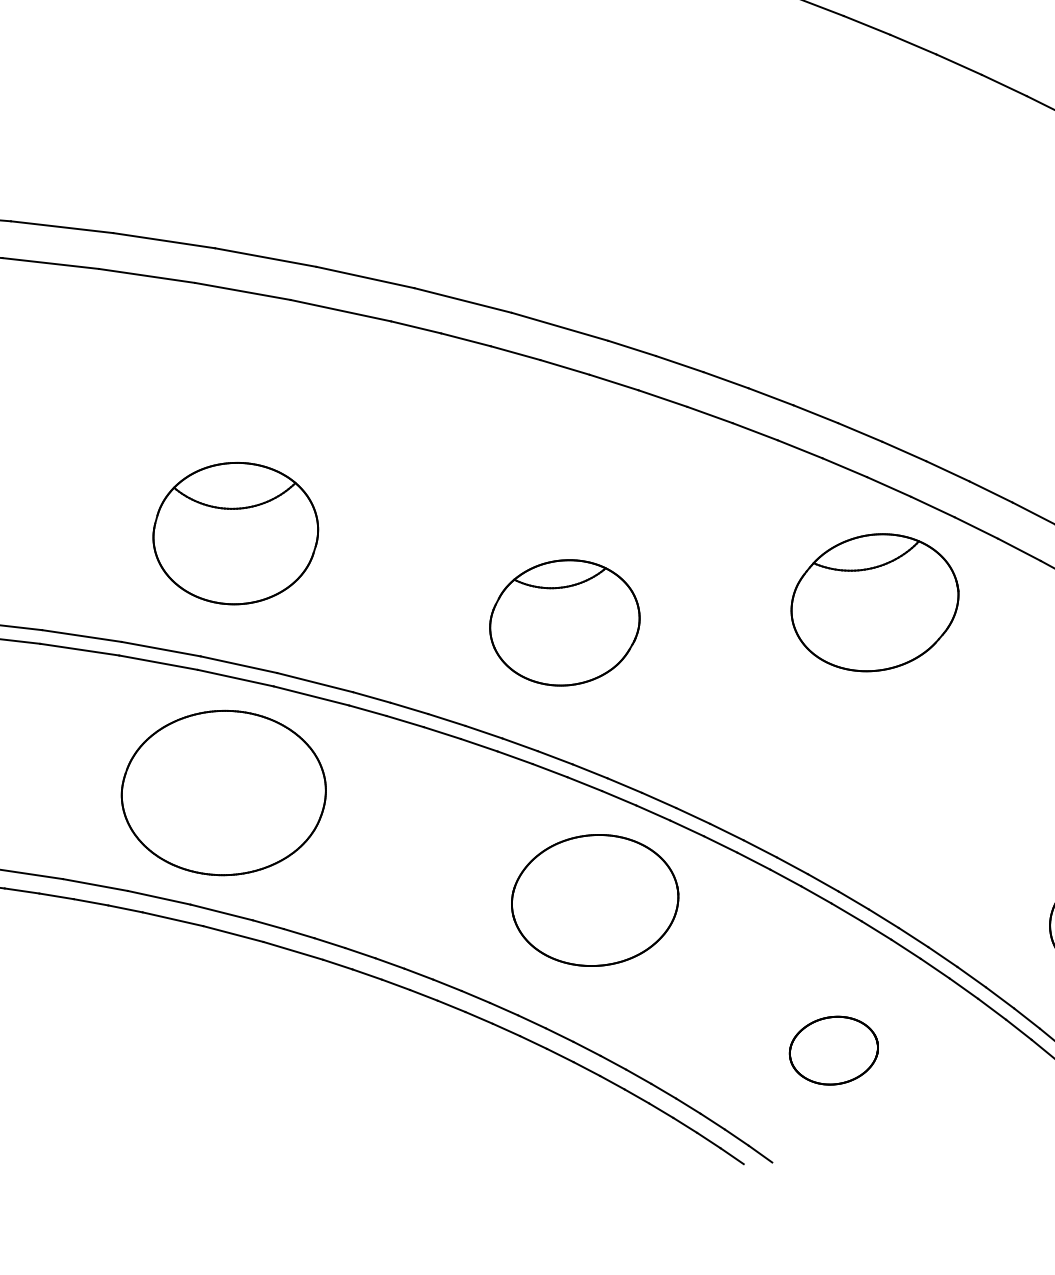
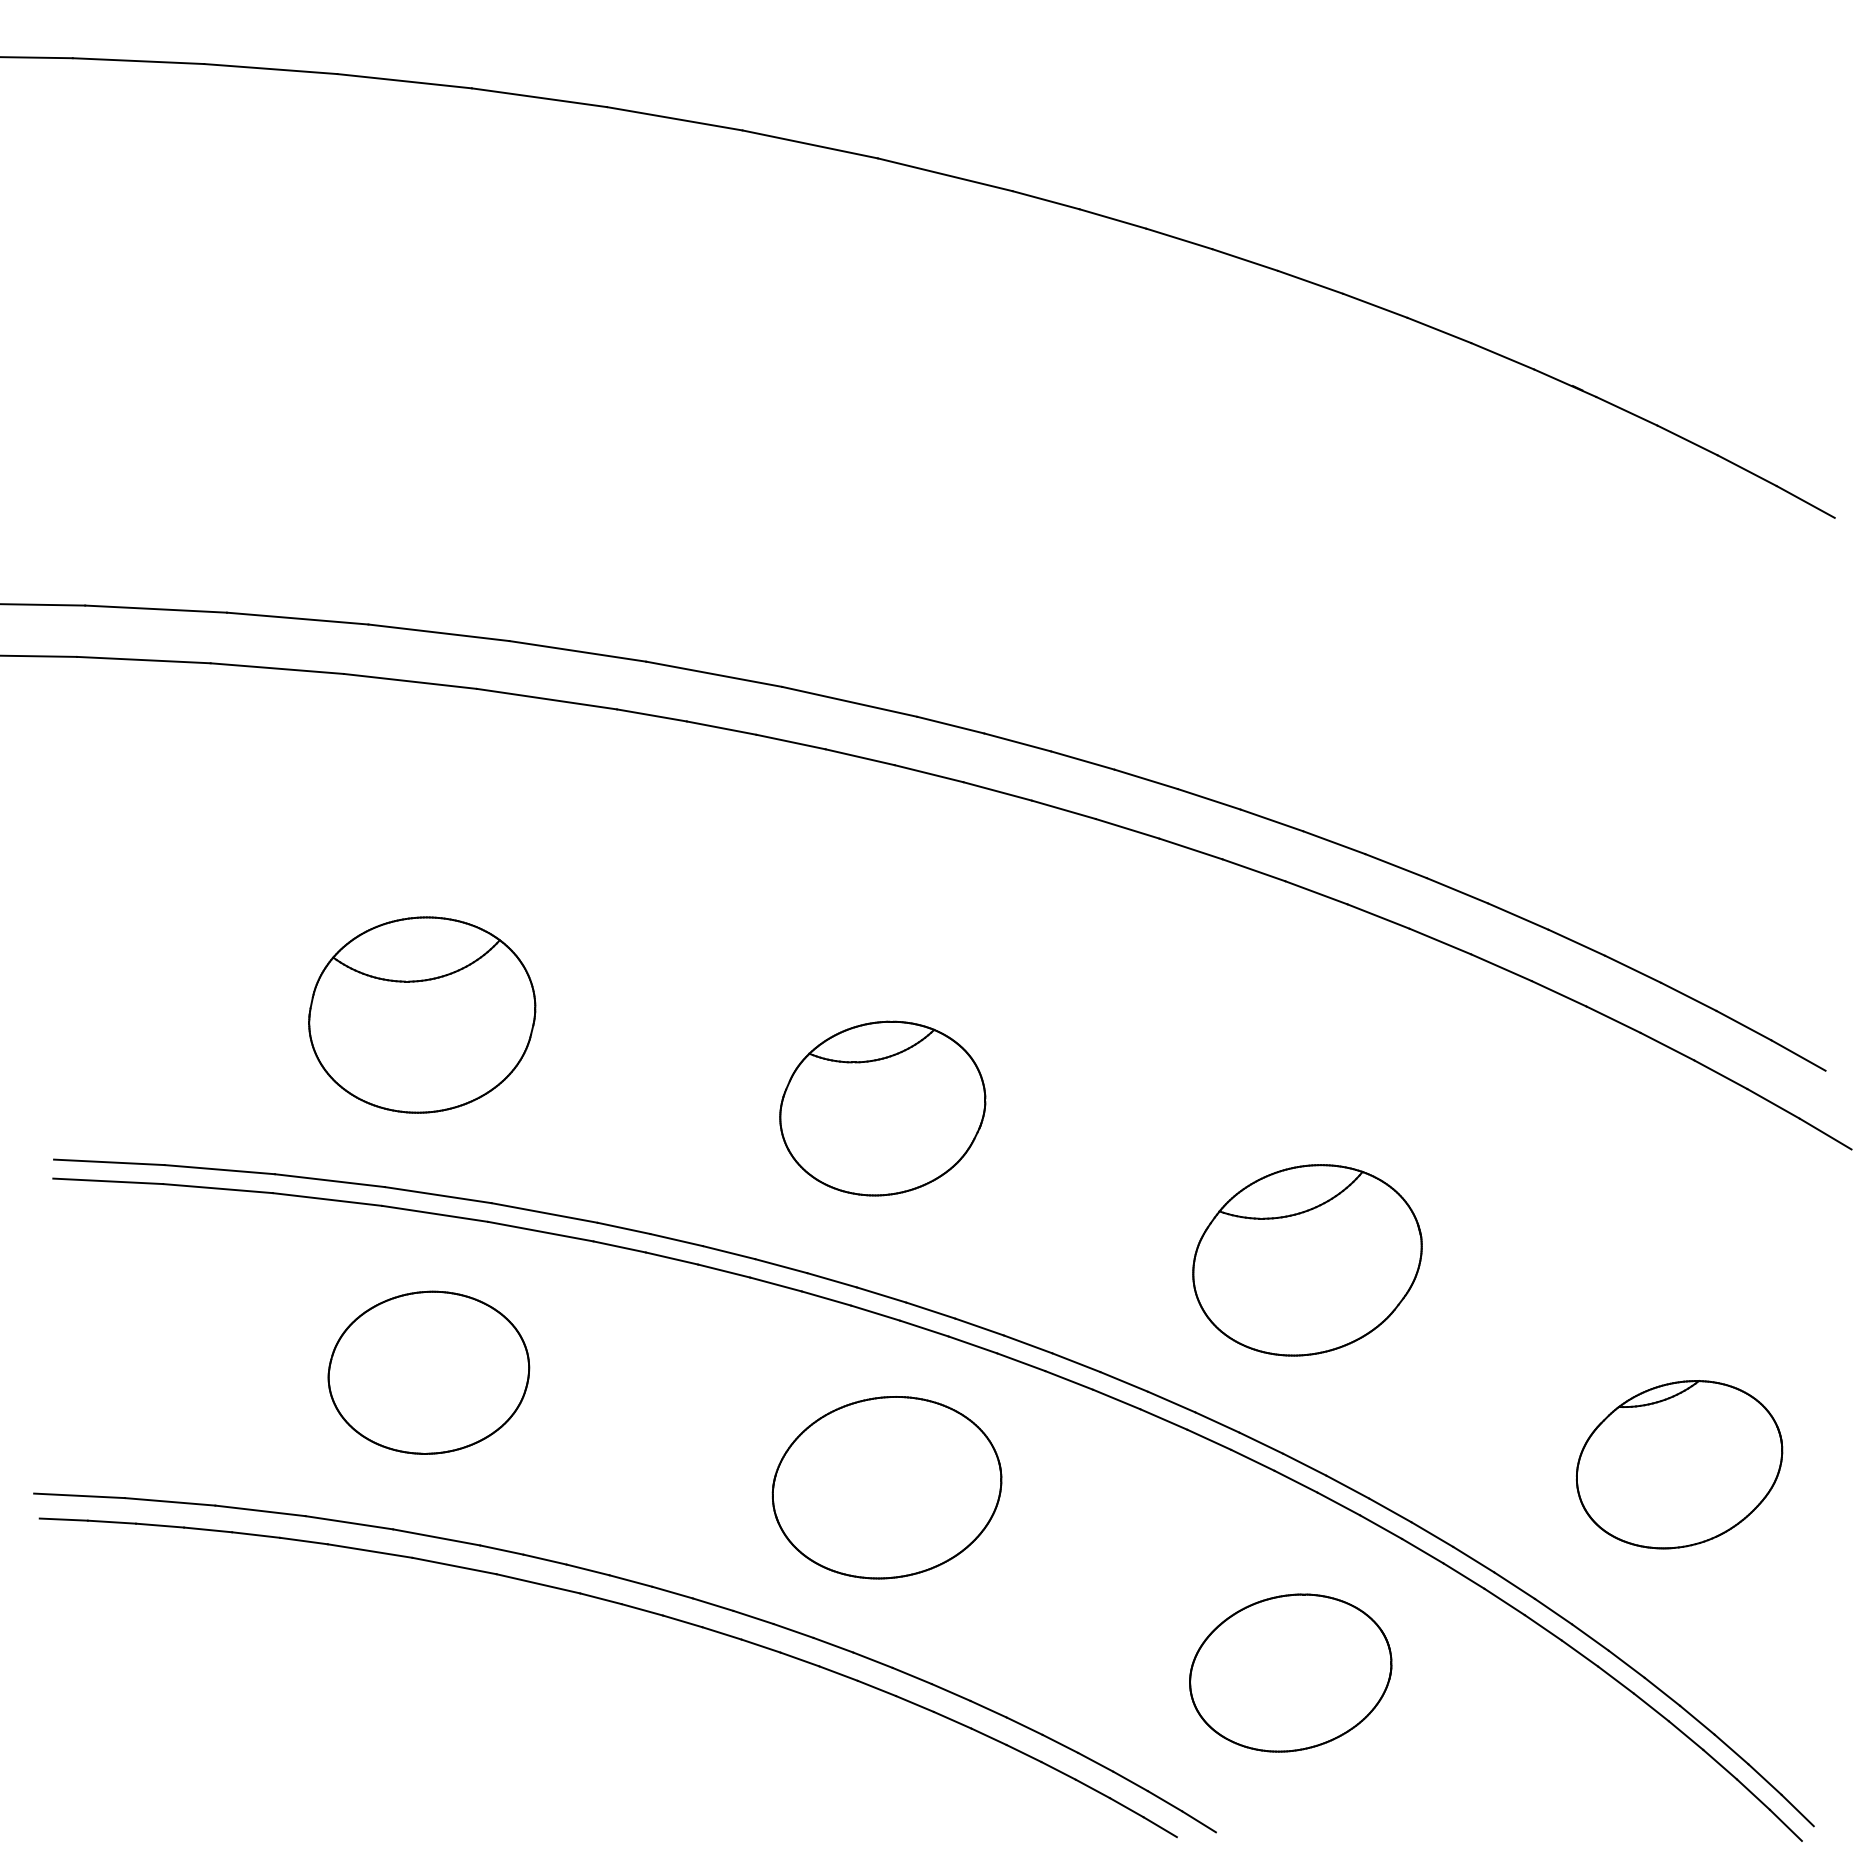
part: (875, 602) -> (1307, 1260), moved
part: (223, 792) -> (428, 1372), size x0.71
part: (594, 900) -> (886, 1487), moved
part: (833, 1050) -> (1290, 1672), size x1.67

